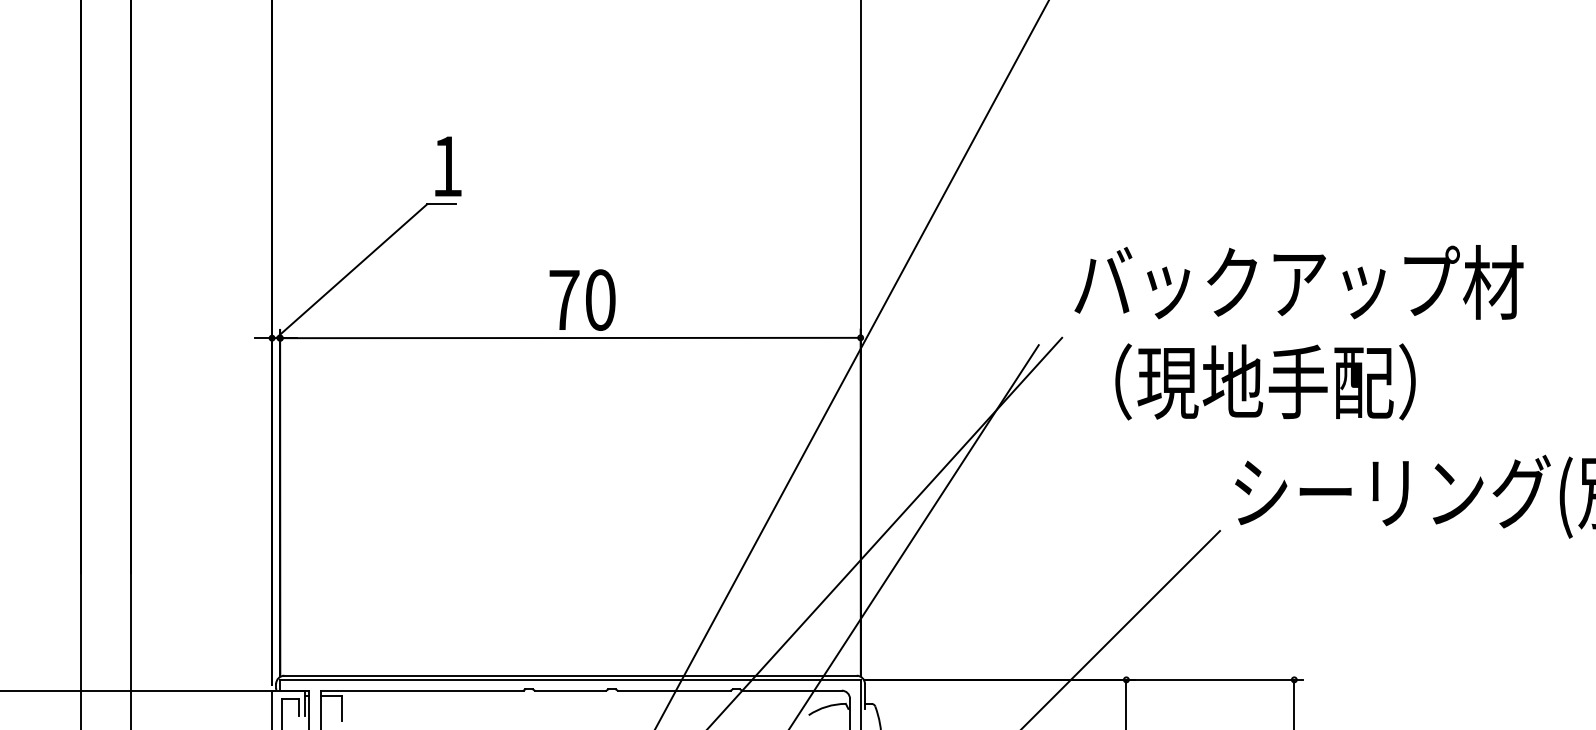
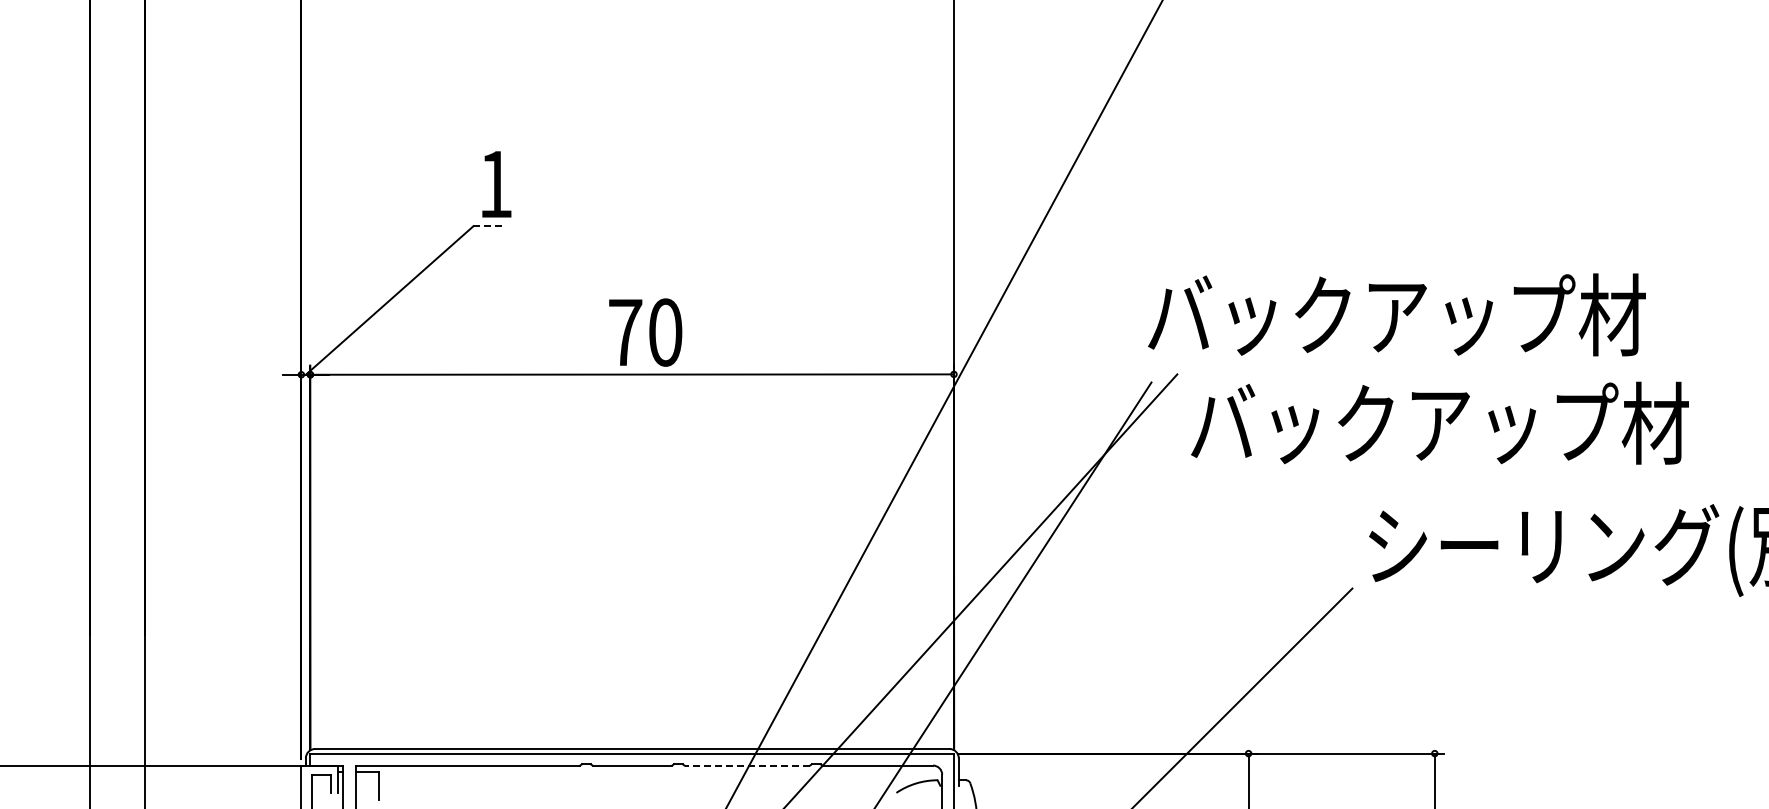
line: (441, 204) -> (489, 226), solid -> dashed
text: (1298, 282) -> (1396, 314), moved
text: (1298, 381) -> (1439, 422), （現地手配） -> バックアップ材
line: (674, 690) -> (747, 765), solid -> dashed

